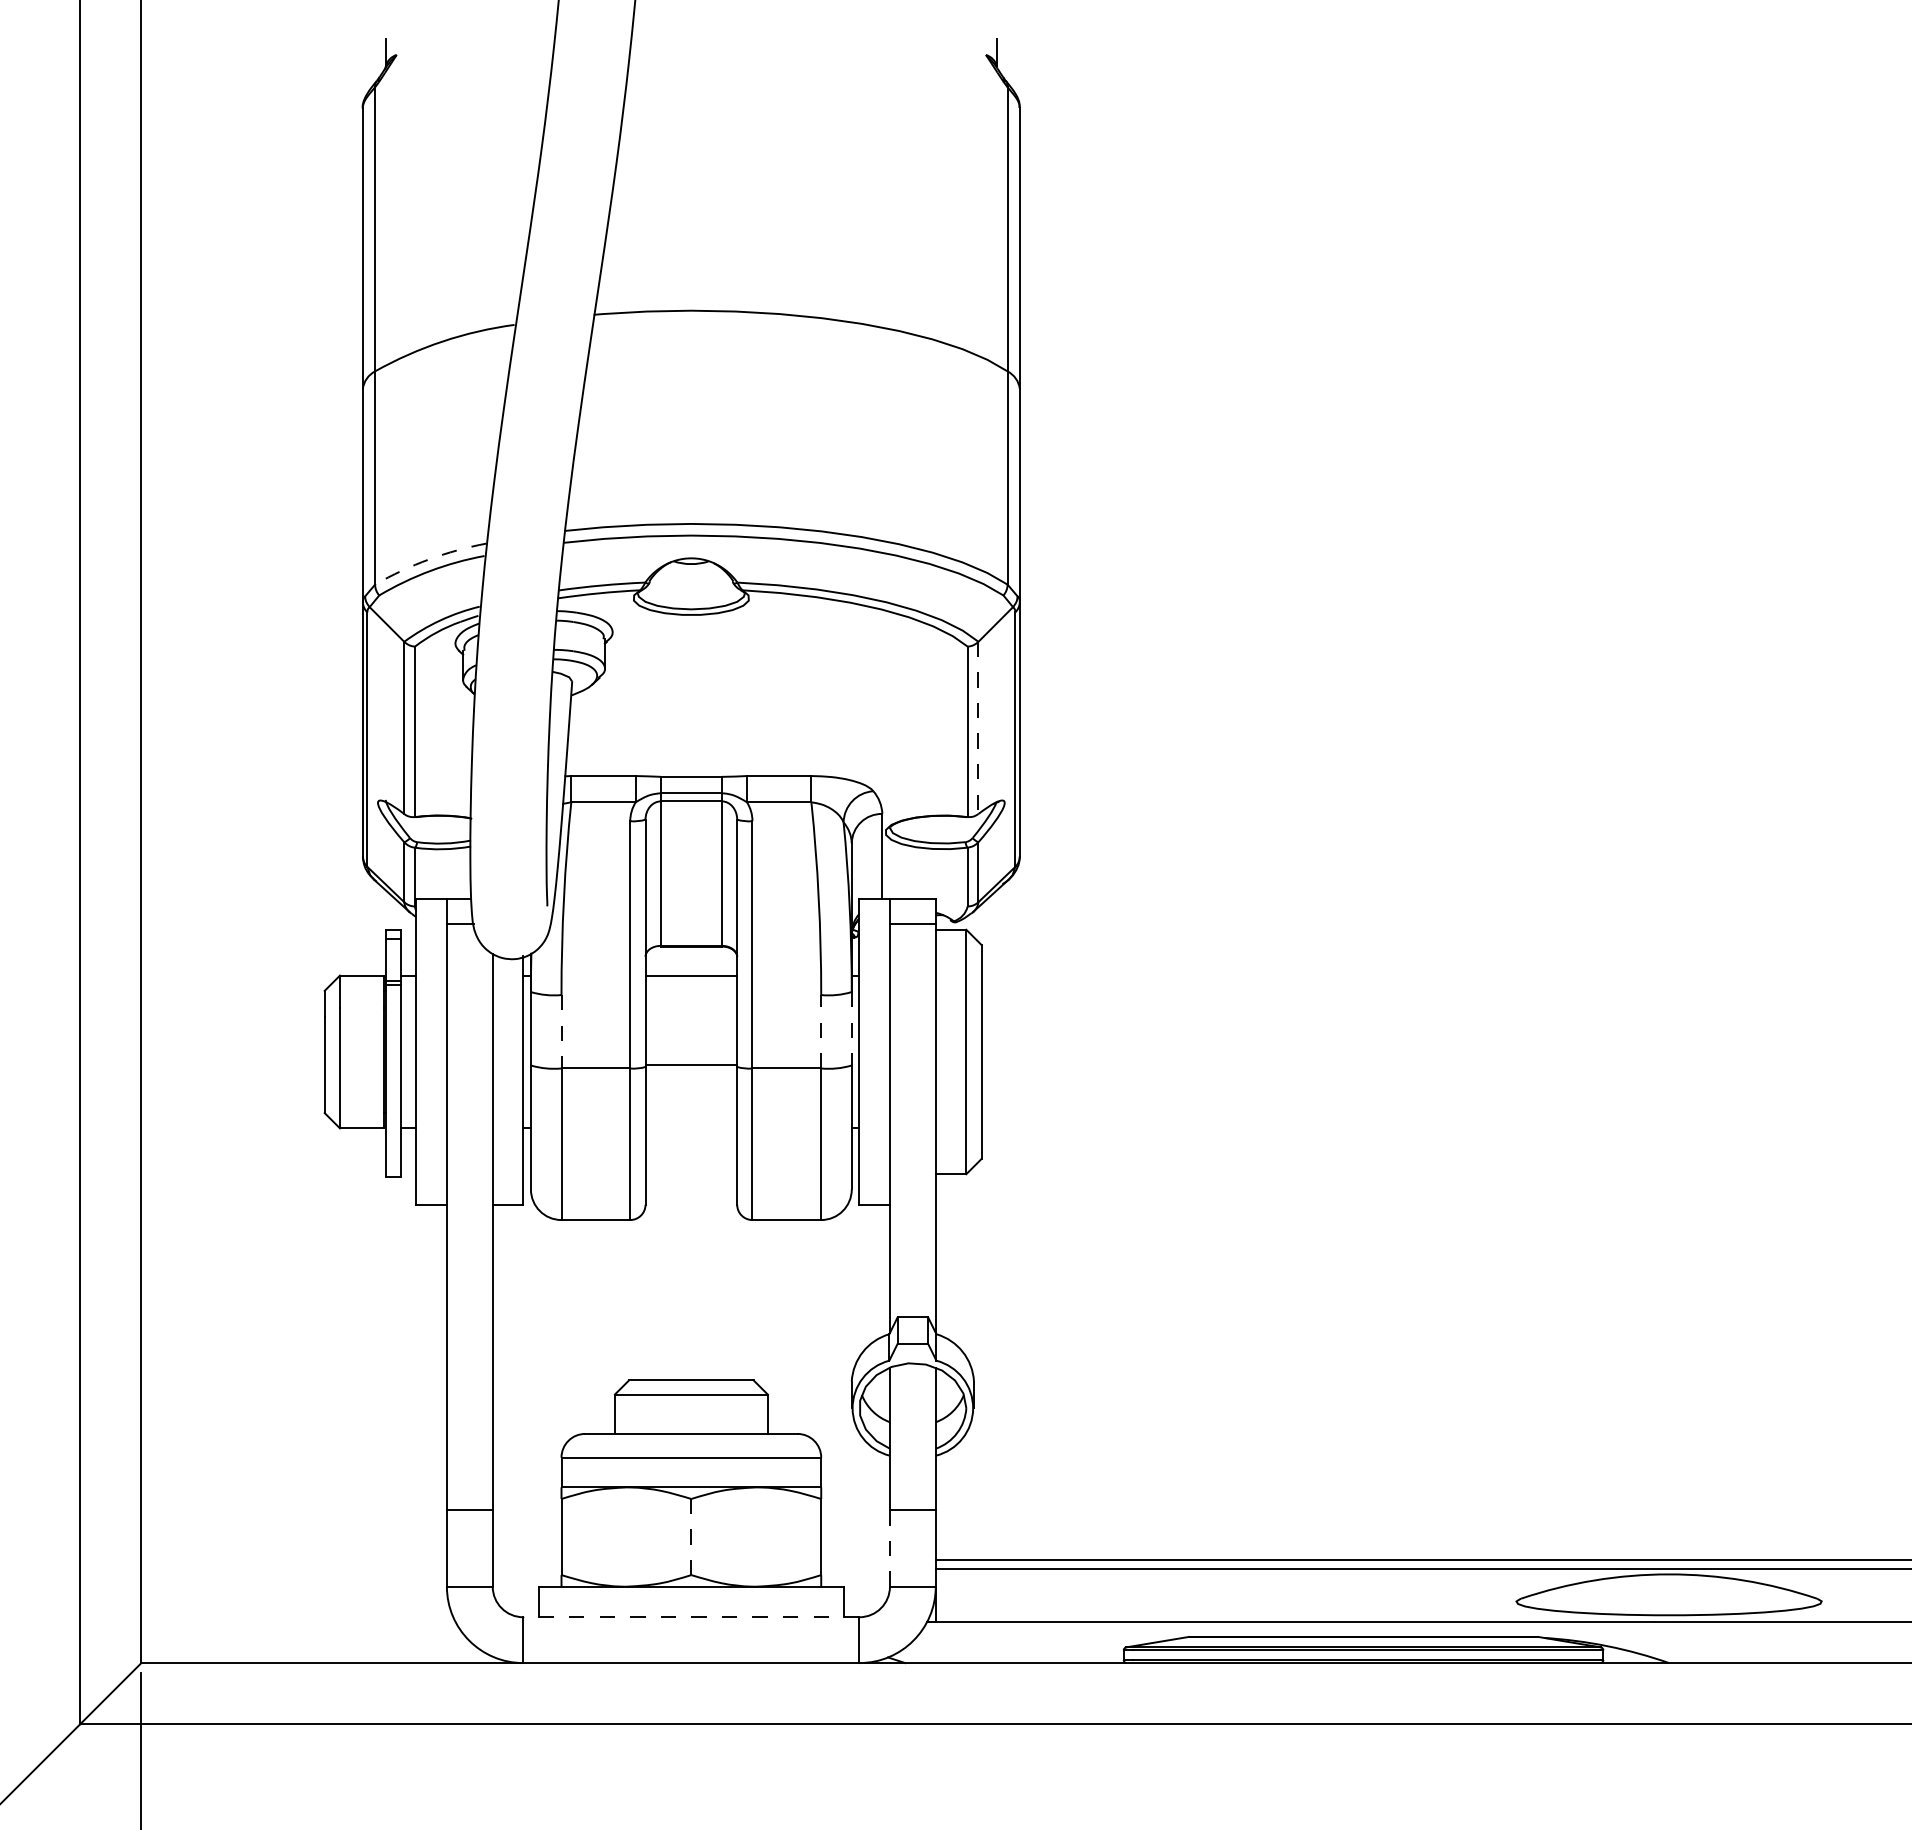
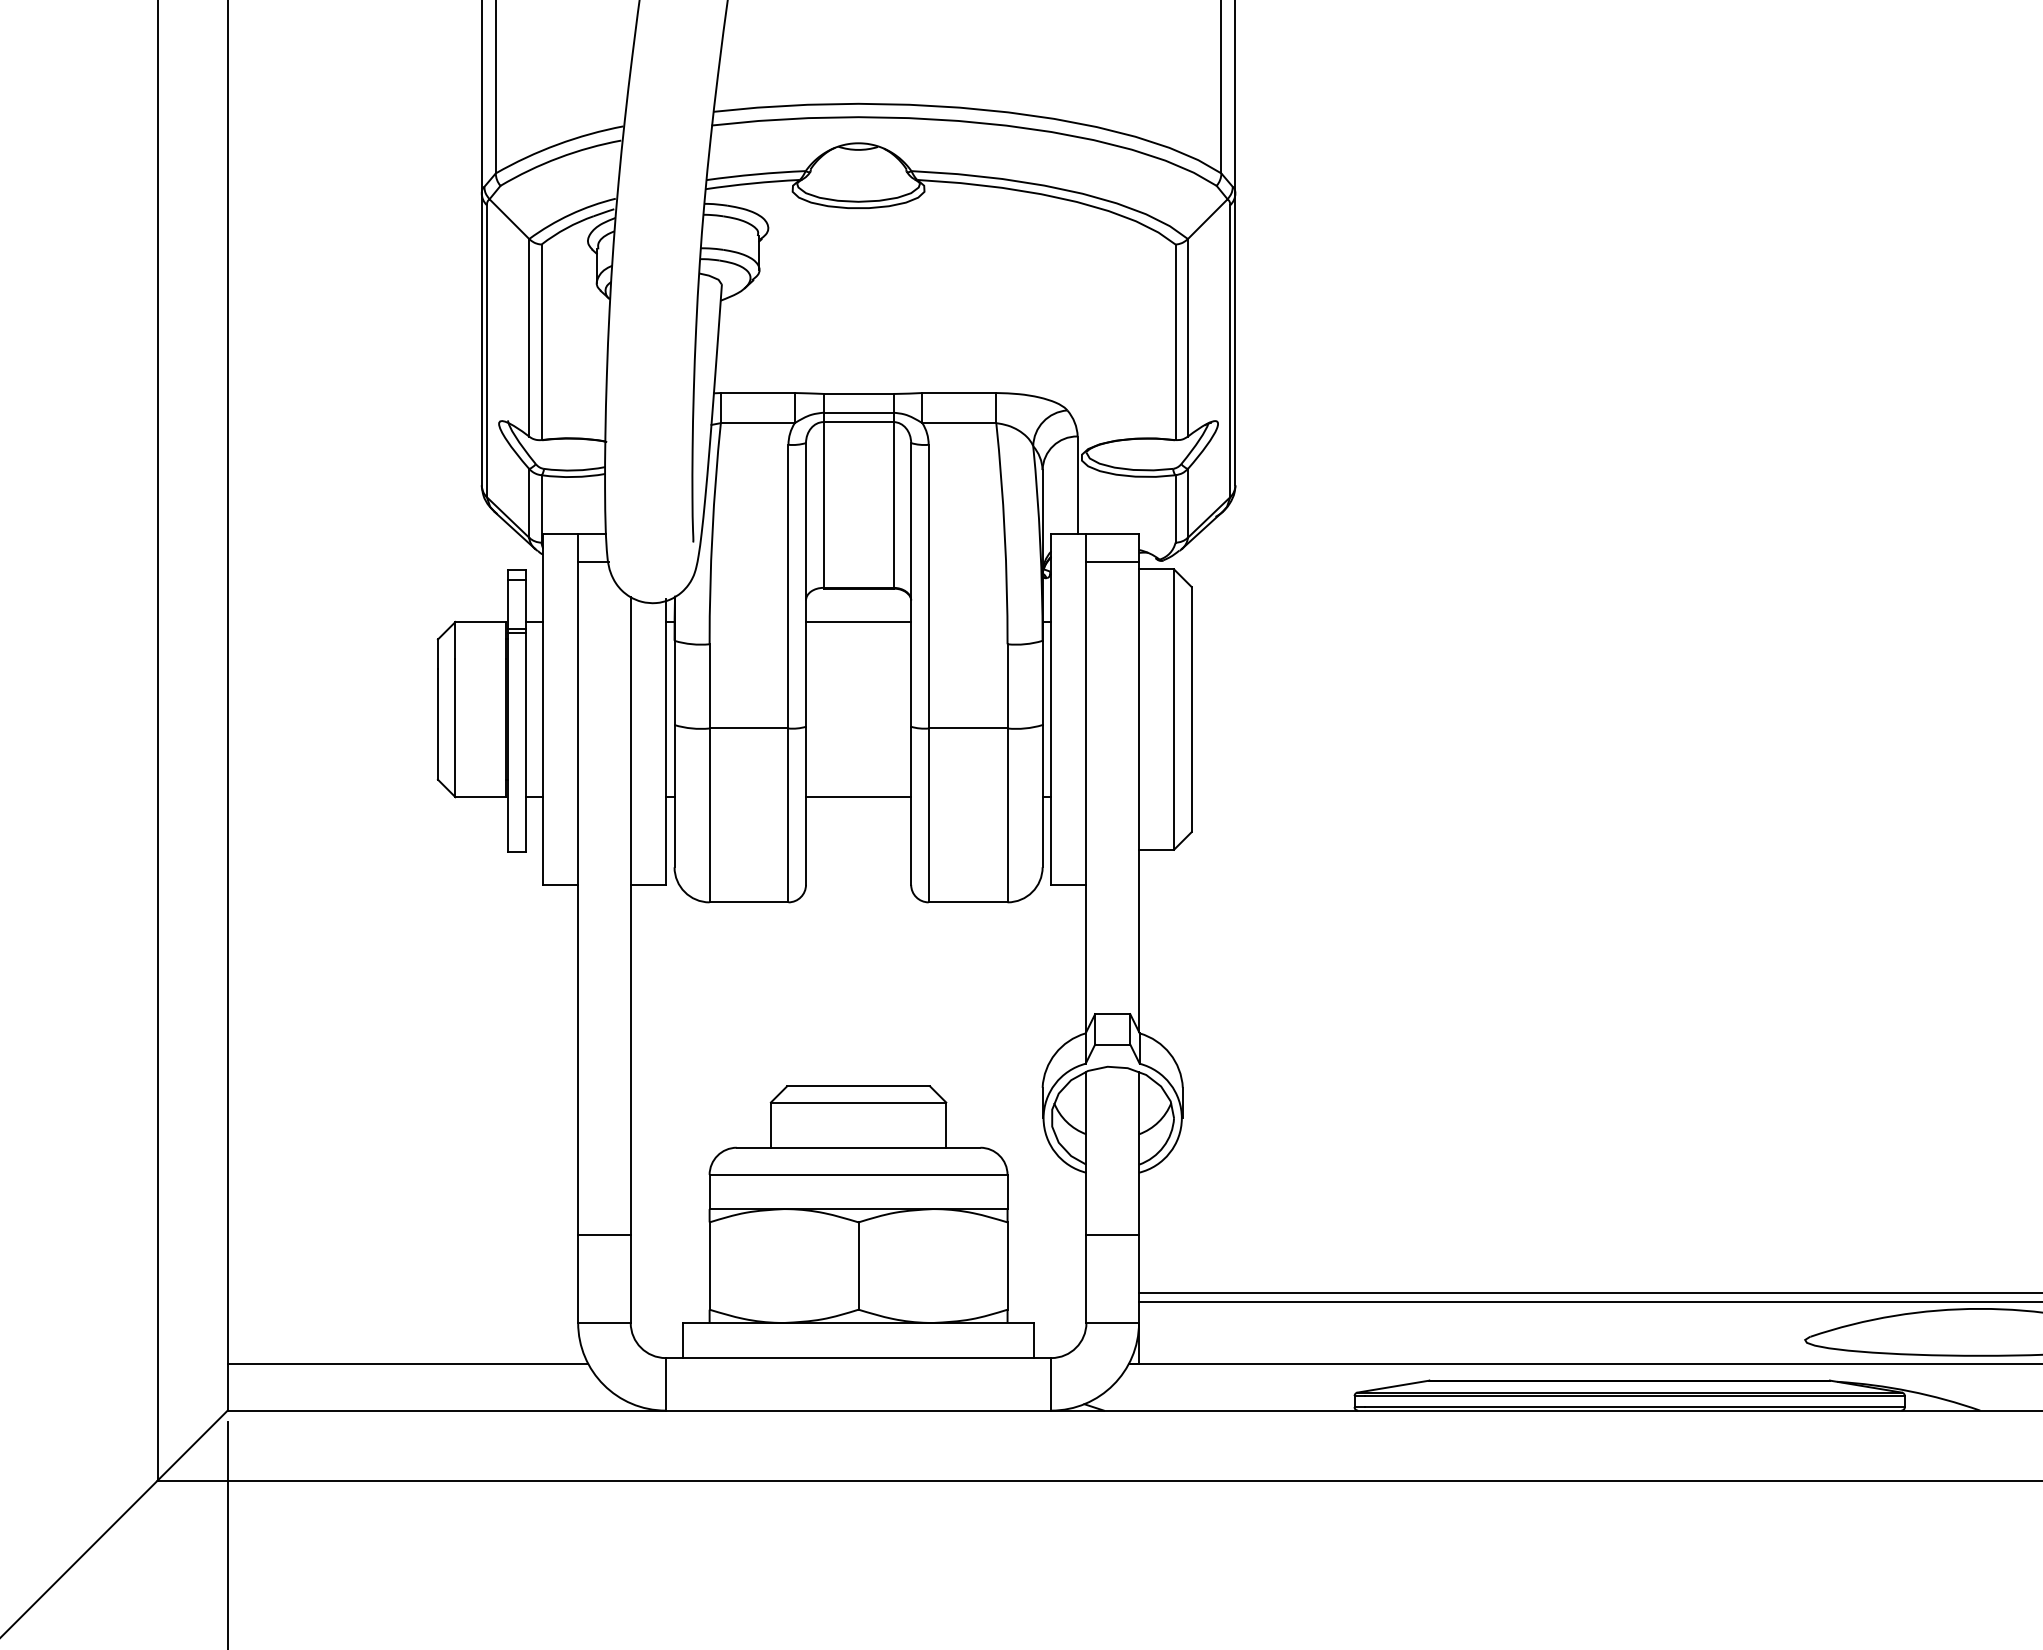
arc: (429, 559) -> (558, 144), dashed -> solid
line: (978, 728) -> (1187, 338), dashed -> solid
line: (851, 1028) -> (1042, 682), dashed -> solid
line: (561, 1031) -> (709, 686), dashed -> solid
line: (821, 1031) -> (1007, 686), dashed -> solid
line: (691, 1065) -> (858, 797), moved
line: (691, 1536) -> (858, 1265), dashed -> solid
line: (889, 1549) -> (1085, 1280), dashed -> solid
line: (690, 1617) -> (857, 1358), dashed -> solid
line: (298, 1622) -> (407, 1364), added

